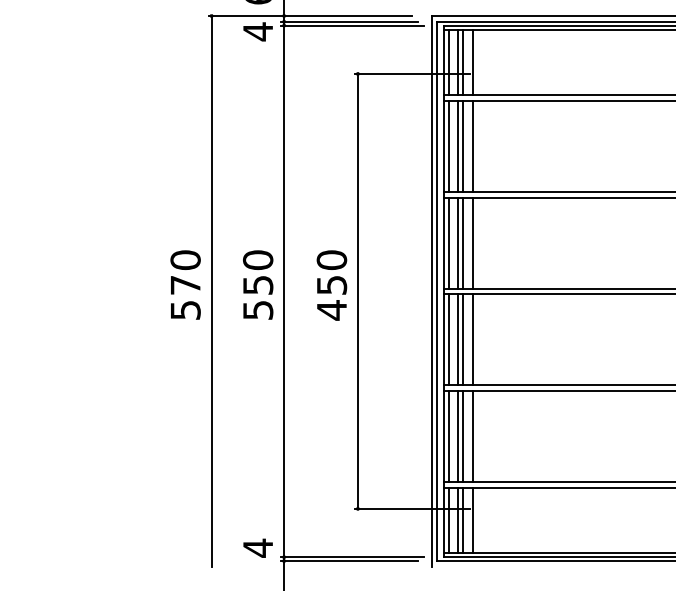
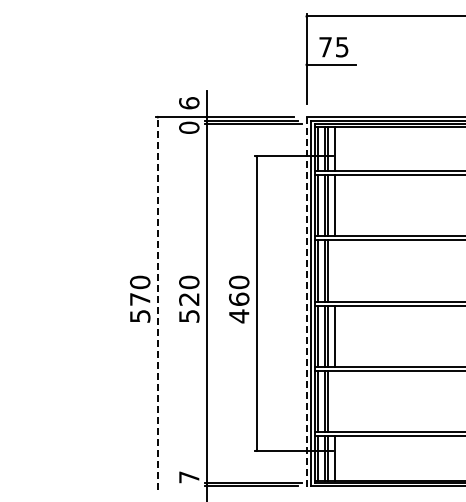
text: (258, 31) -> (189, 127), 4 -> 0
line: (472, 242) -> (334, 270), removed
text: (332, 283) -> (239, 298), 450 -> 460
text: (258, 285) -> (189, 299), 550 -> 520
line: (211, 291) -> (157, 303), solid -> dashed
line: (431, 292) -> (306, 304), solid -> dashed
line: (472, 436) -> (334, 401), removed
text: (258, 548) -> (189, 477), 4 -> 7

